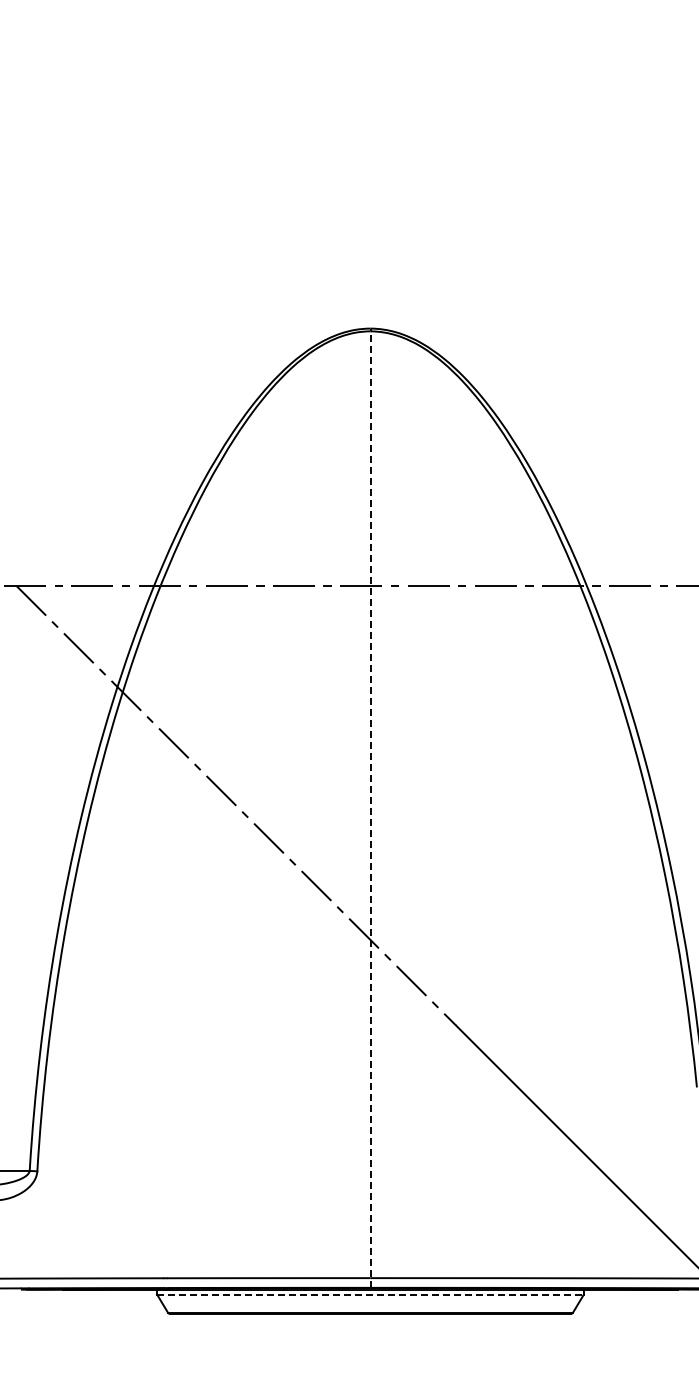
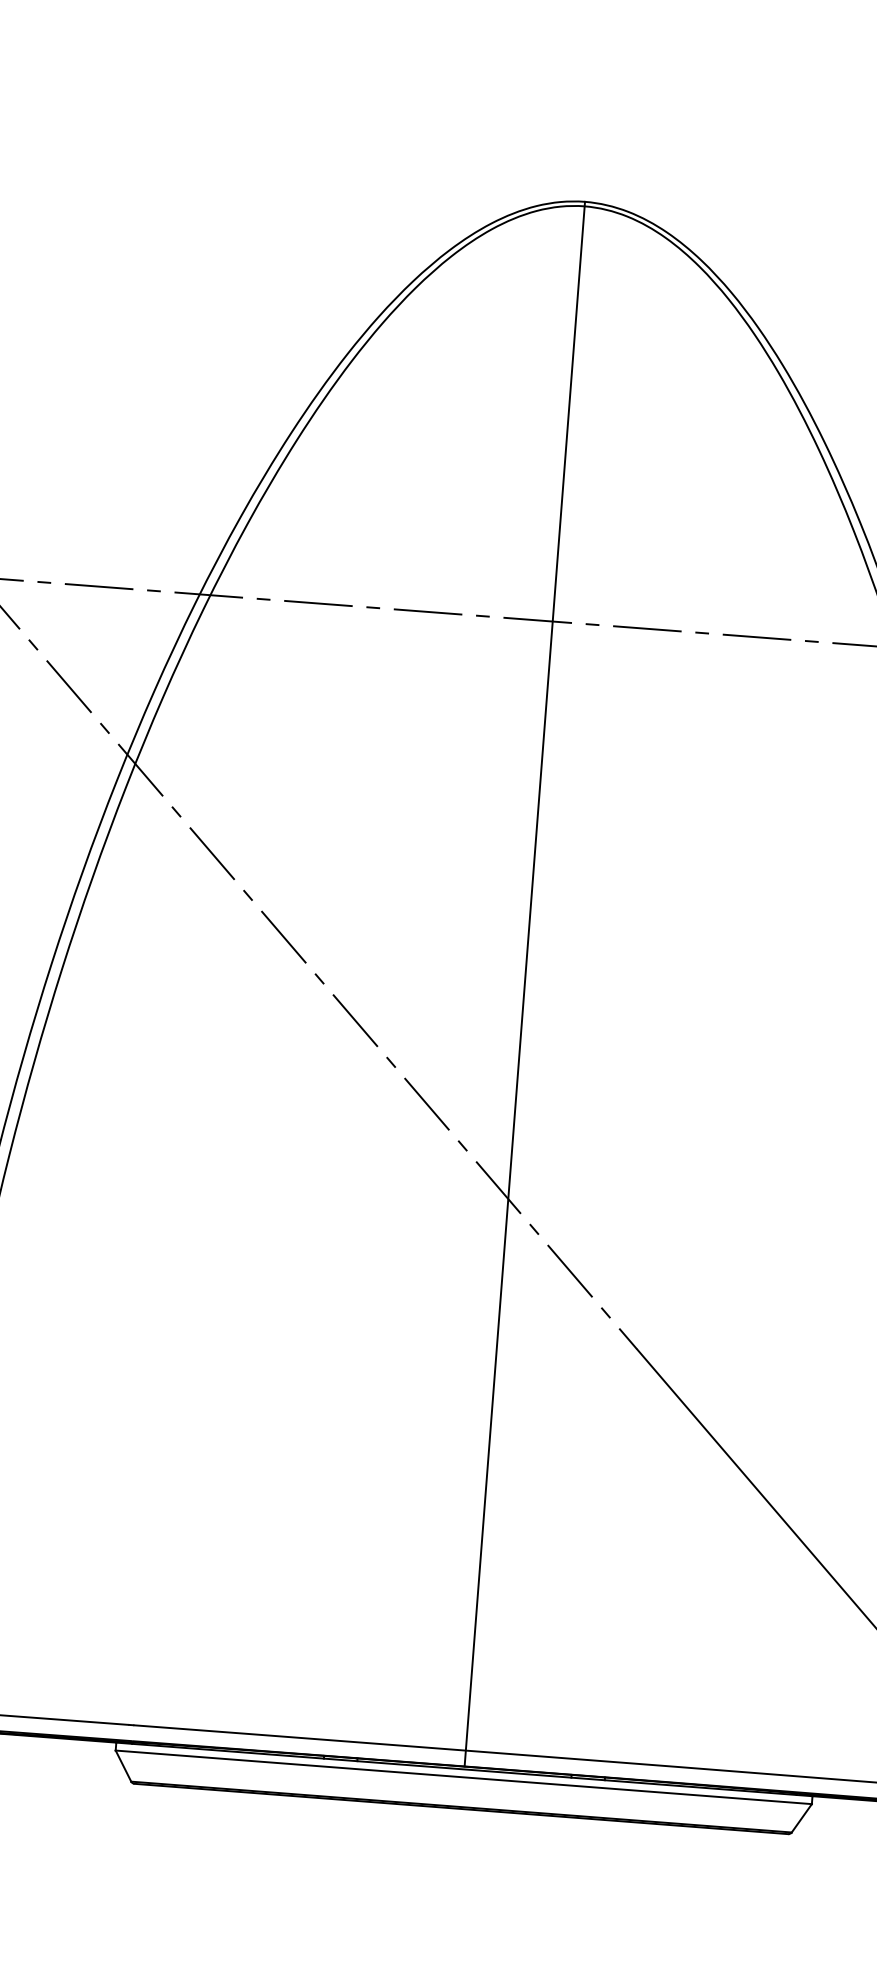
line: (370, 808) -> (524, 984), dashed -> solid
line: (371, 1294) -> (465, 1777), dashed -> solid

